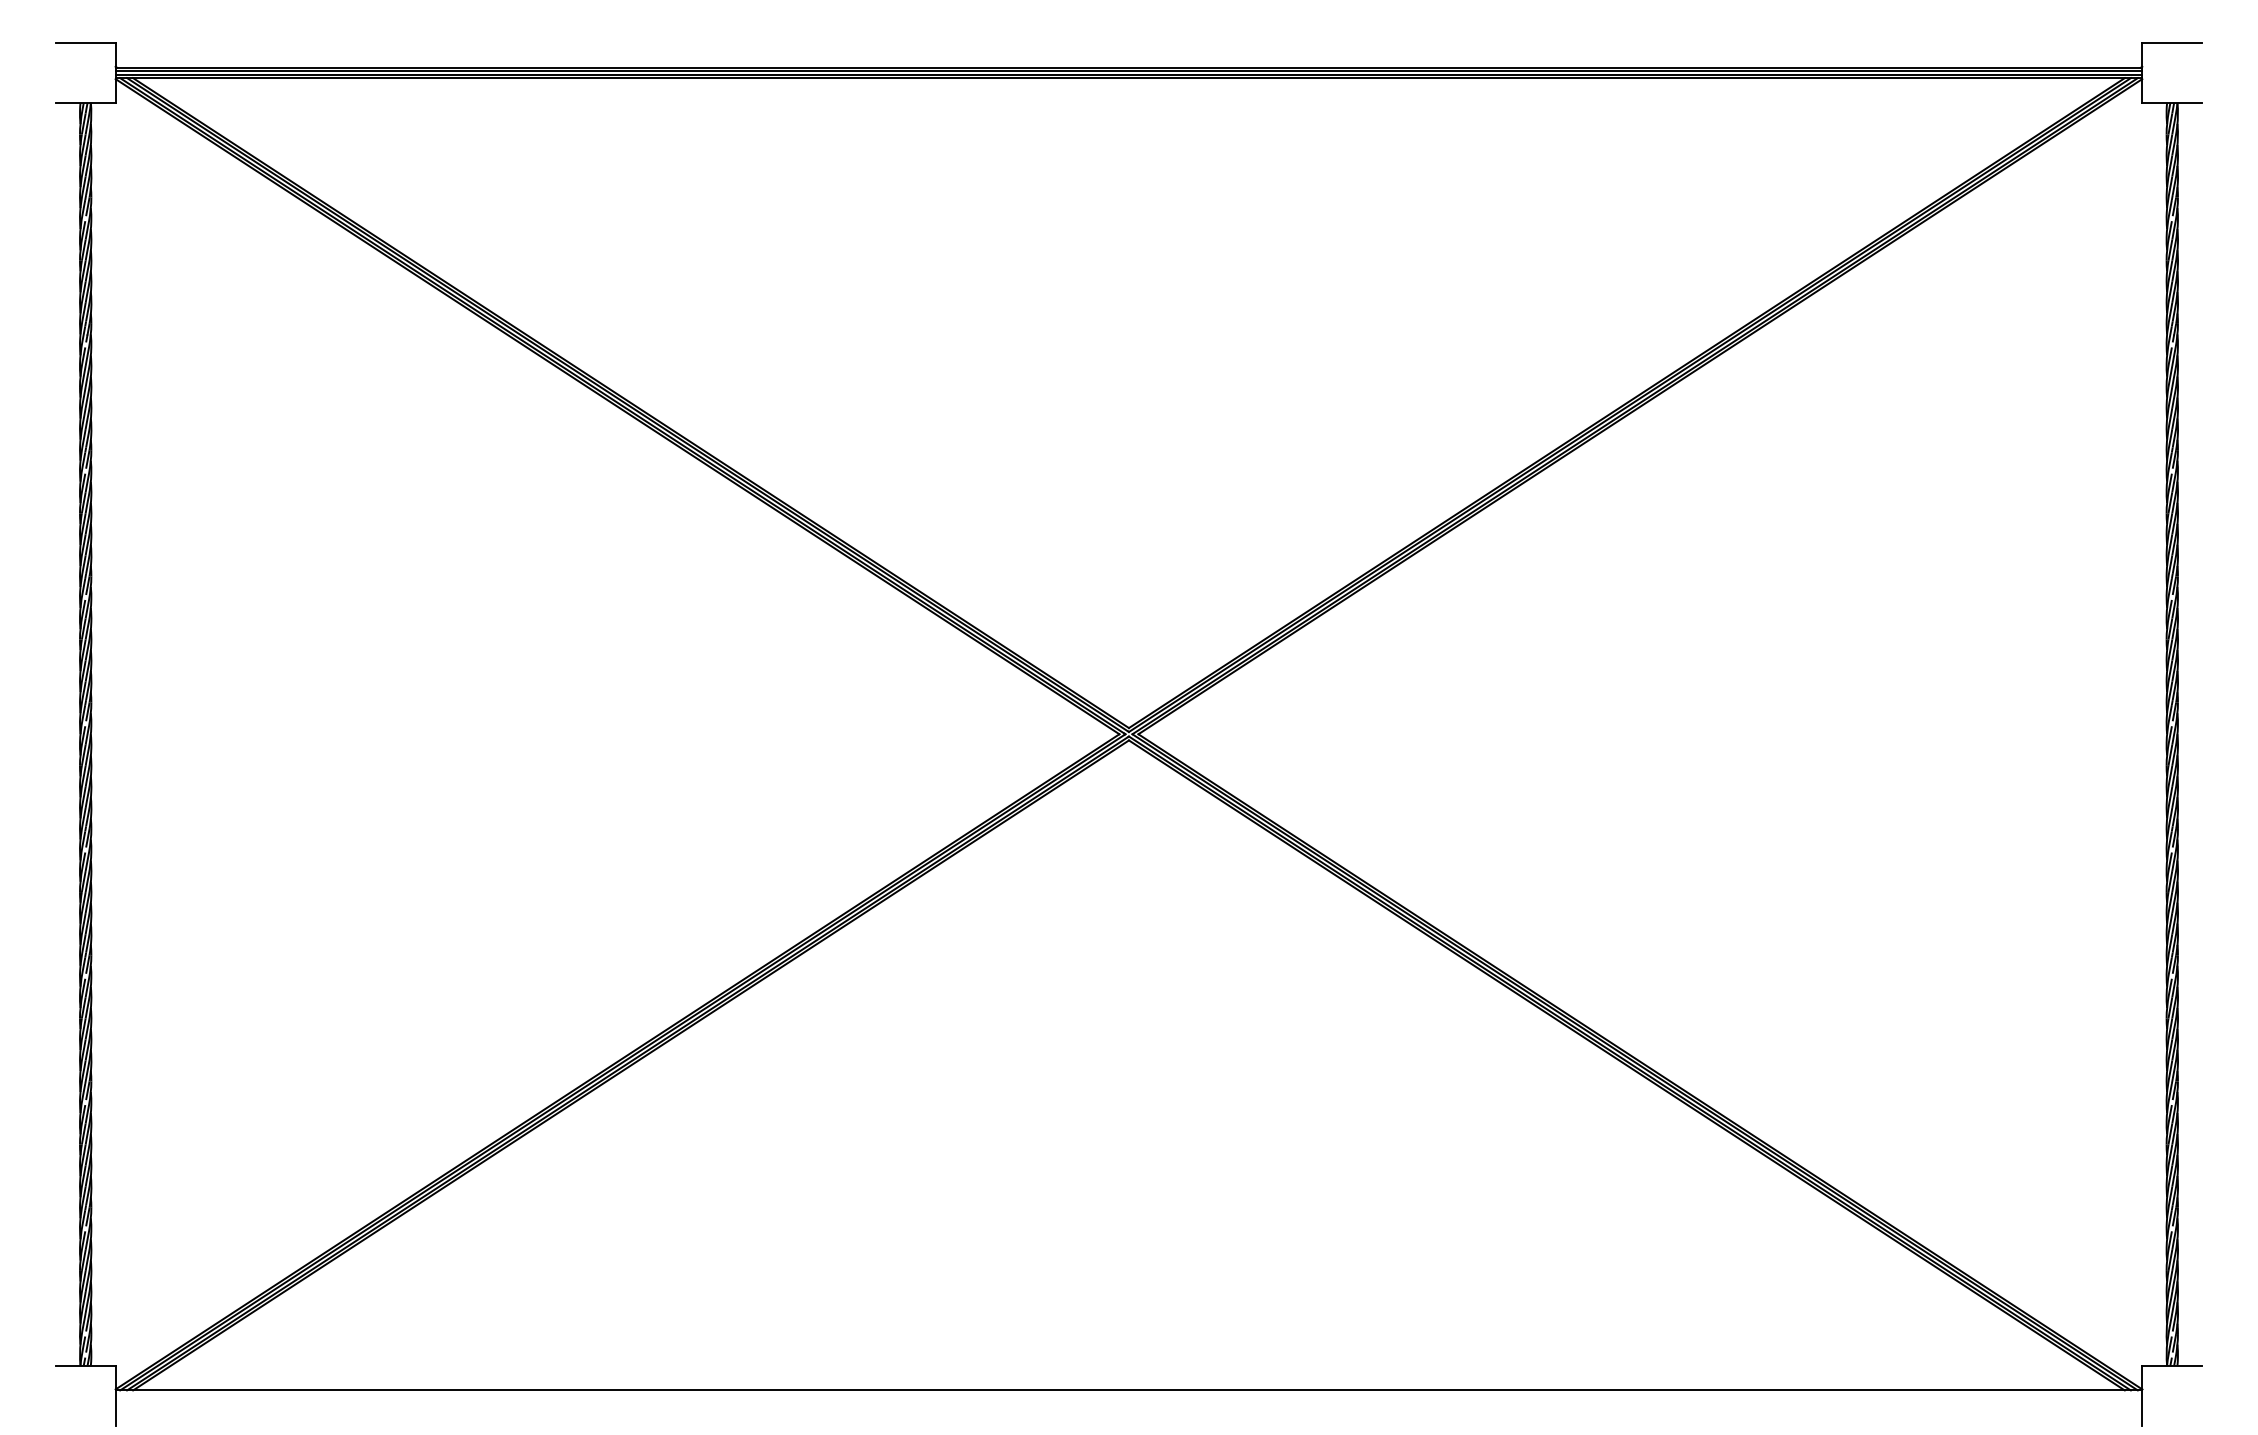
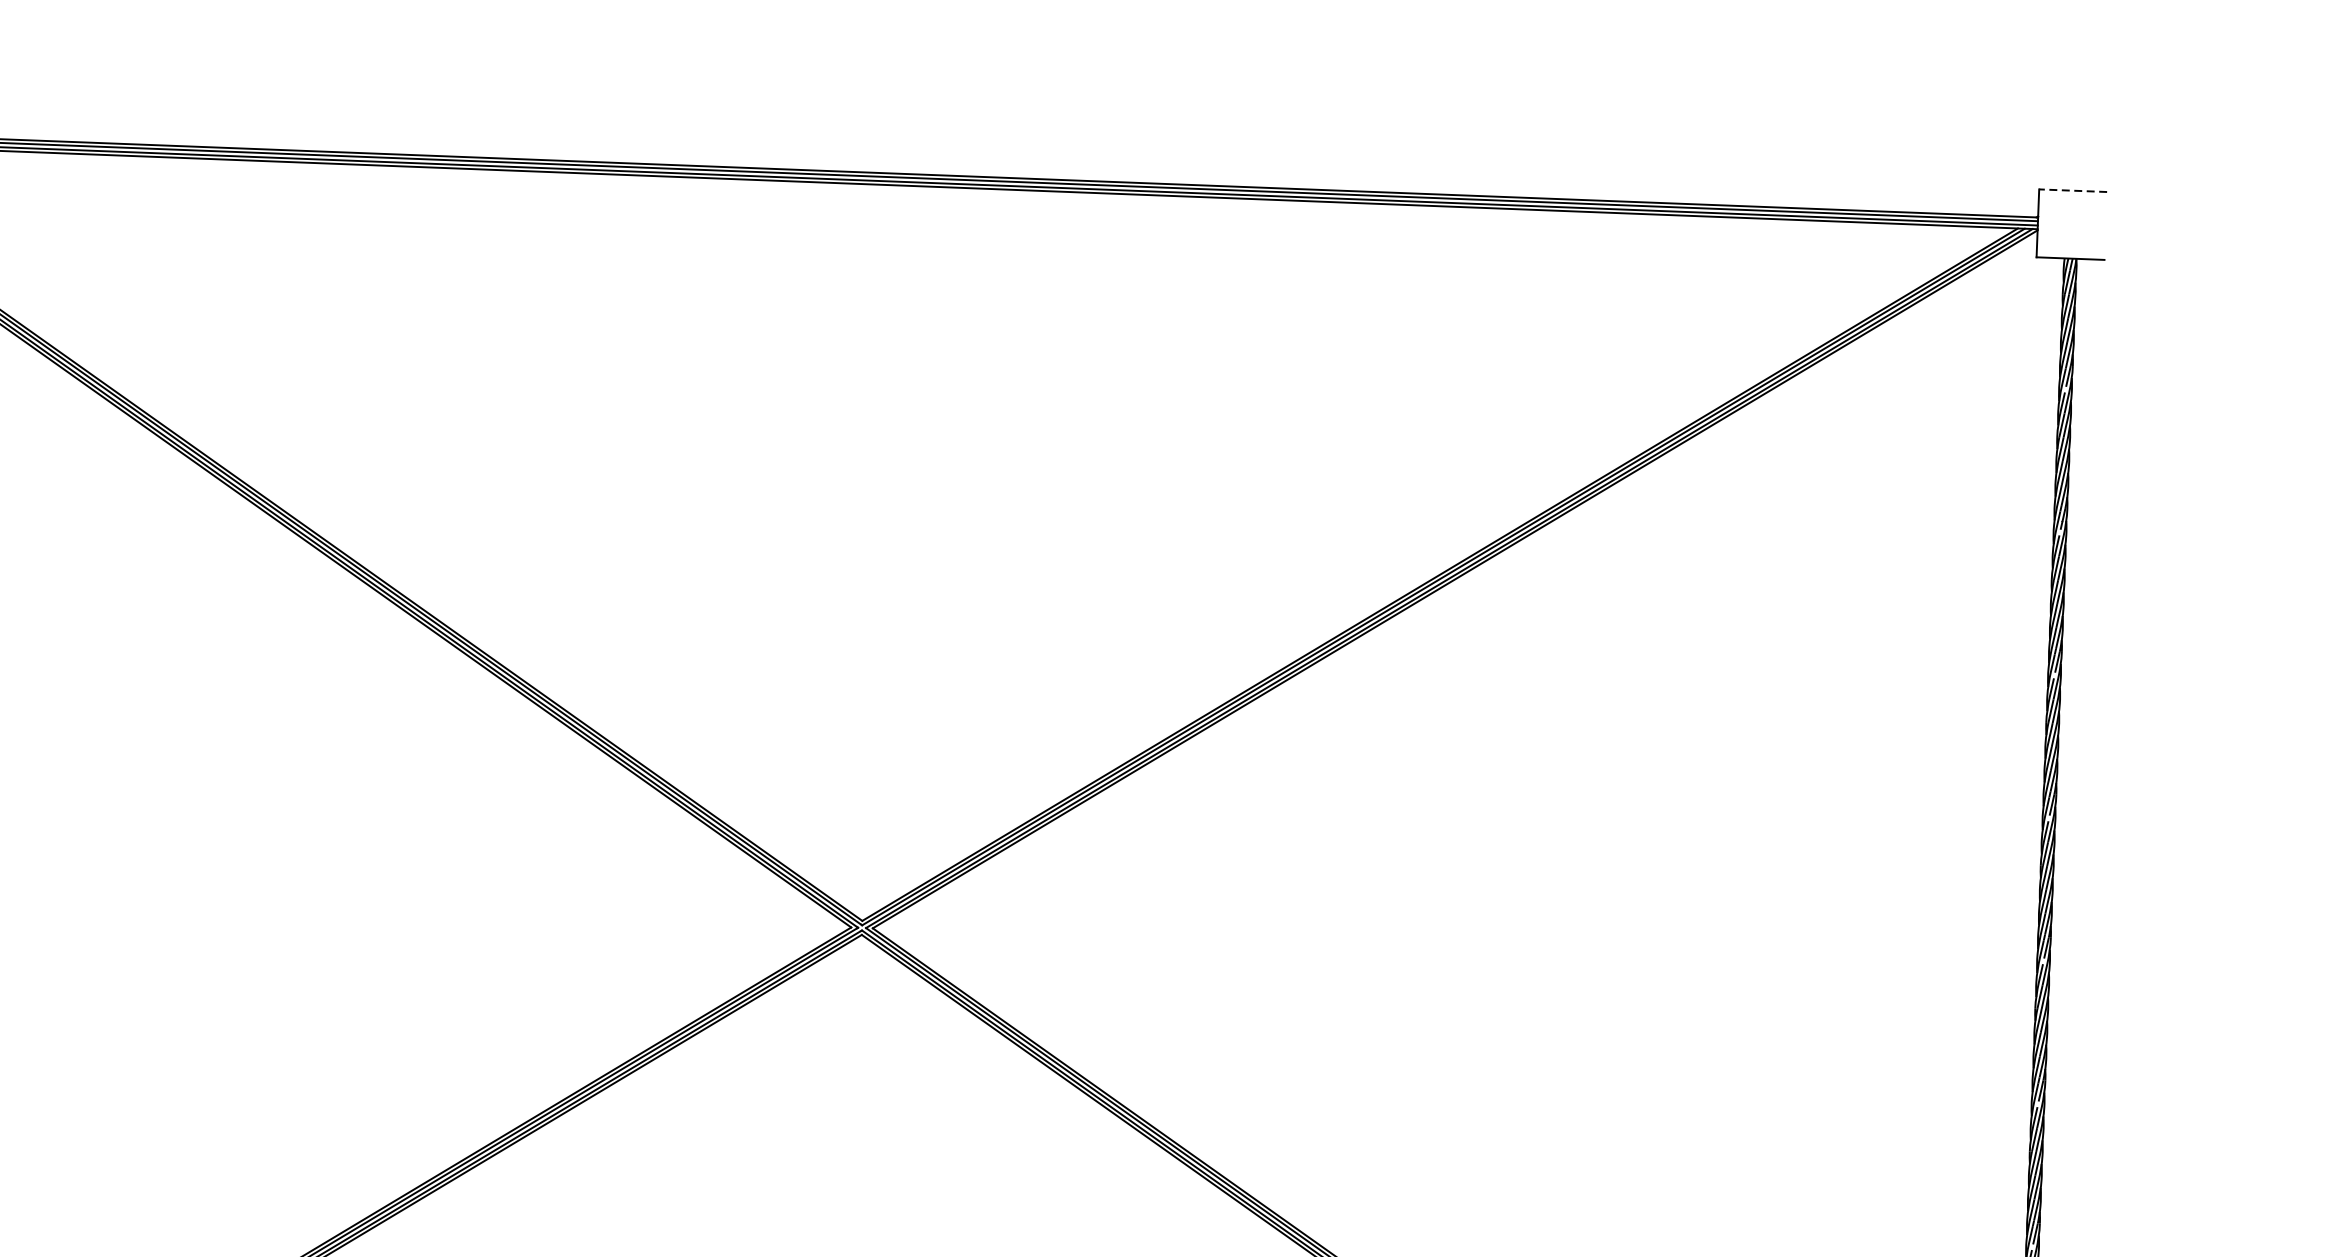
line: (2172, 42) -> (2073, 190), solid -> dashed

